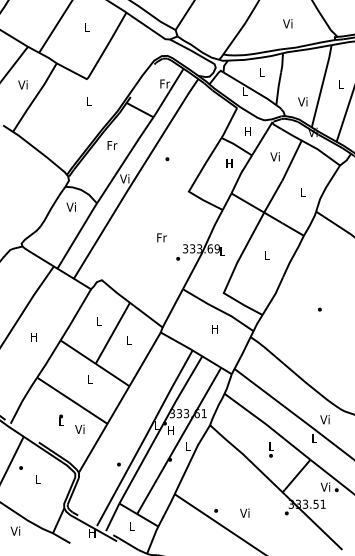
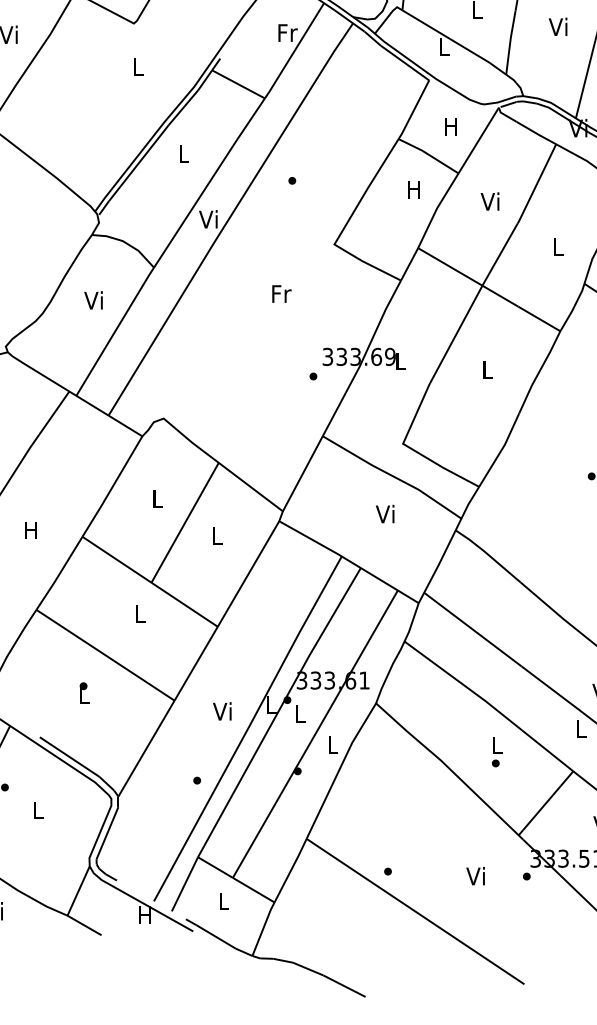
text: (302, 101) -> (557, 26), moved
text: (112, 145) -> (184, 153), Fr -> L
text: (274, 156) -> (488, 201), moved
text: (70, 206) -> (92, 299), moved
text: (161, 237) -> (280, 293), moved
text: (214, 328) -> (384, 513), H -> Vi
text: (79, 428) -> (221, 709), moved
text: (170, 430) -> (298, 713), H -> L
text: (244, 512) -> (475, 874), moved

